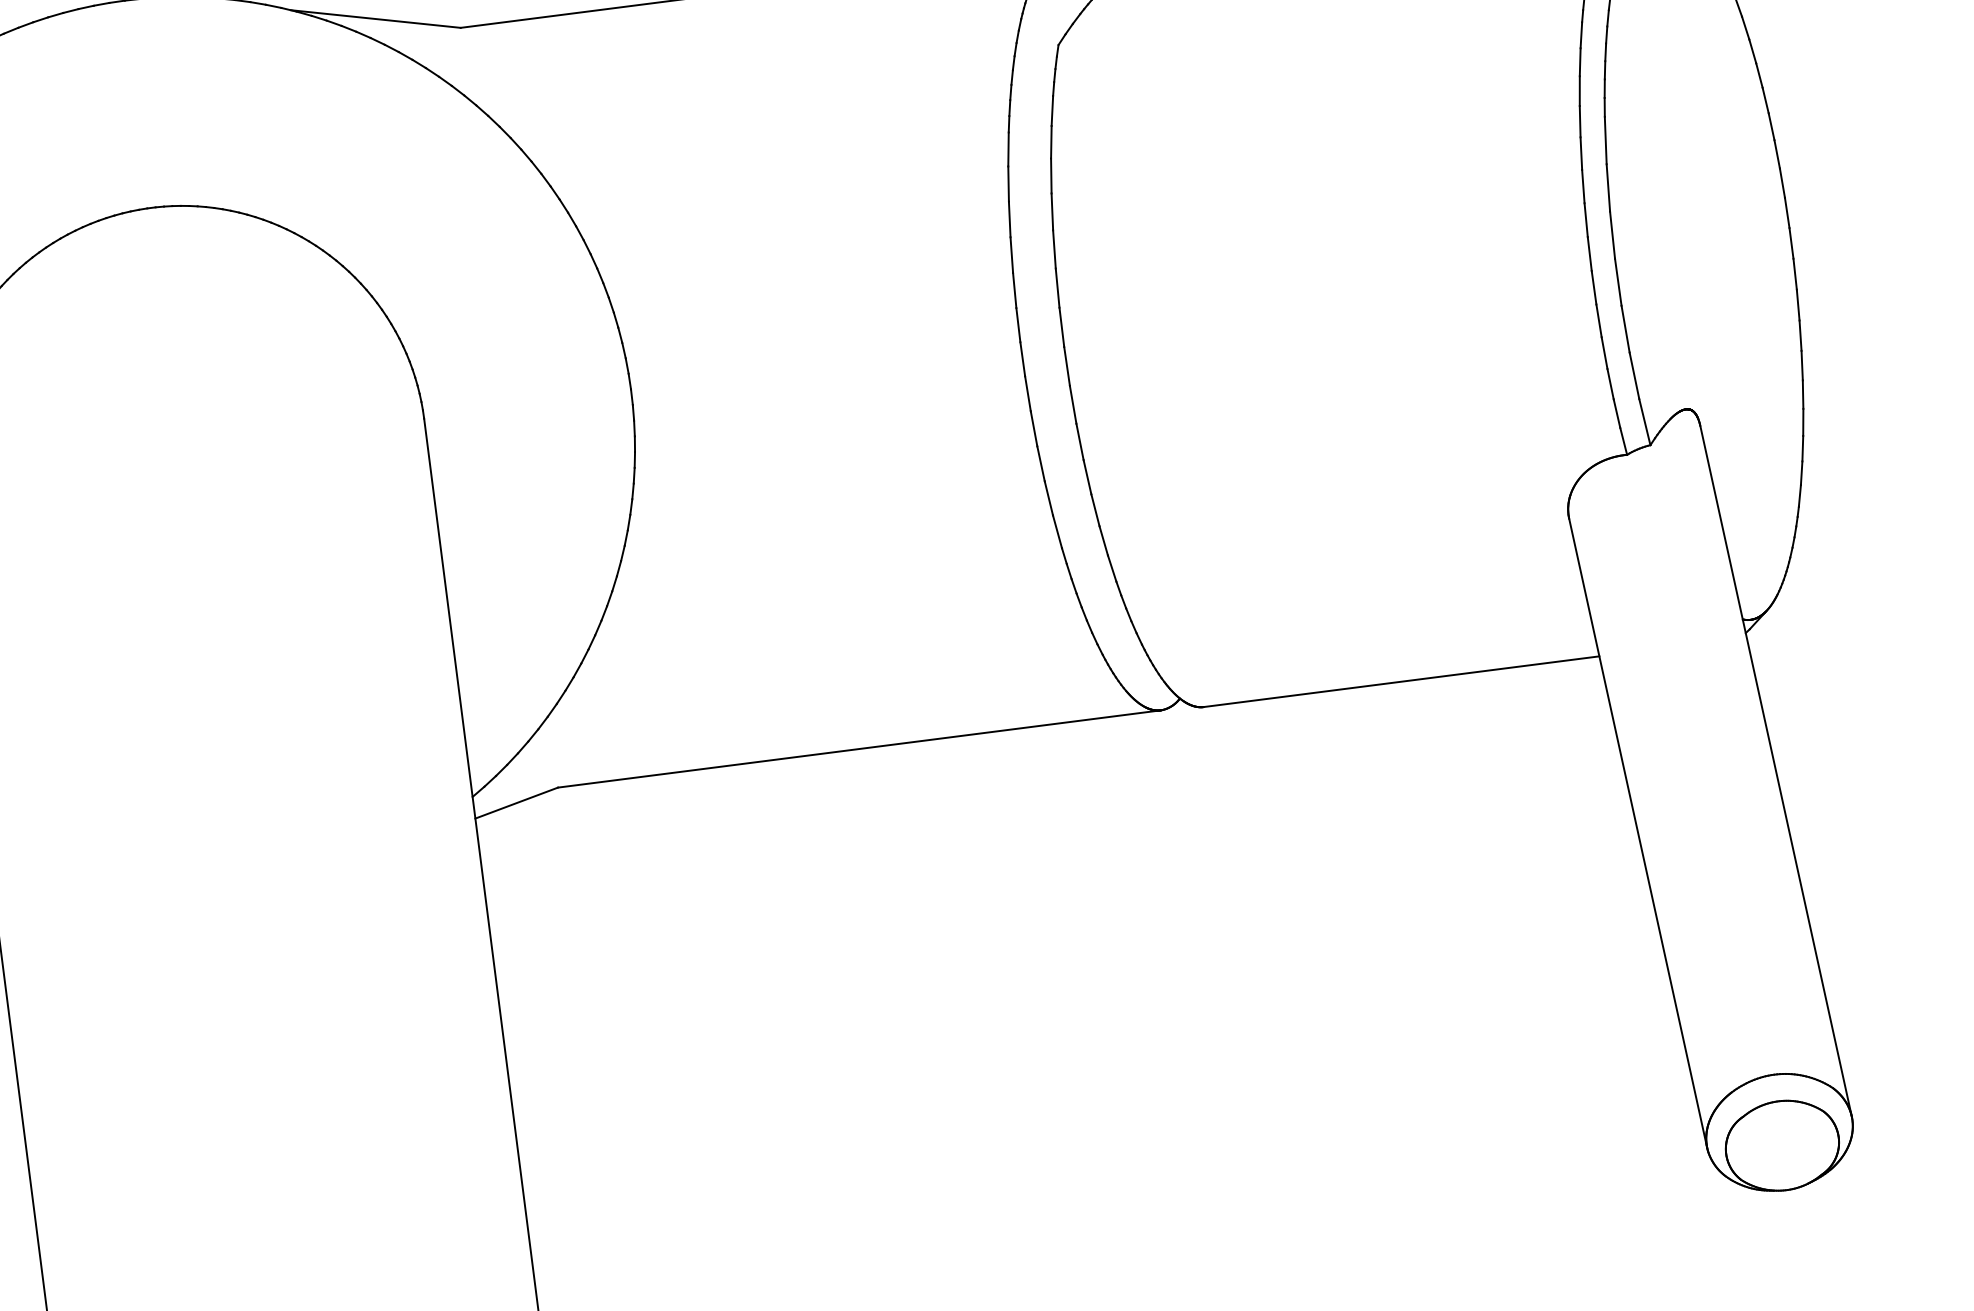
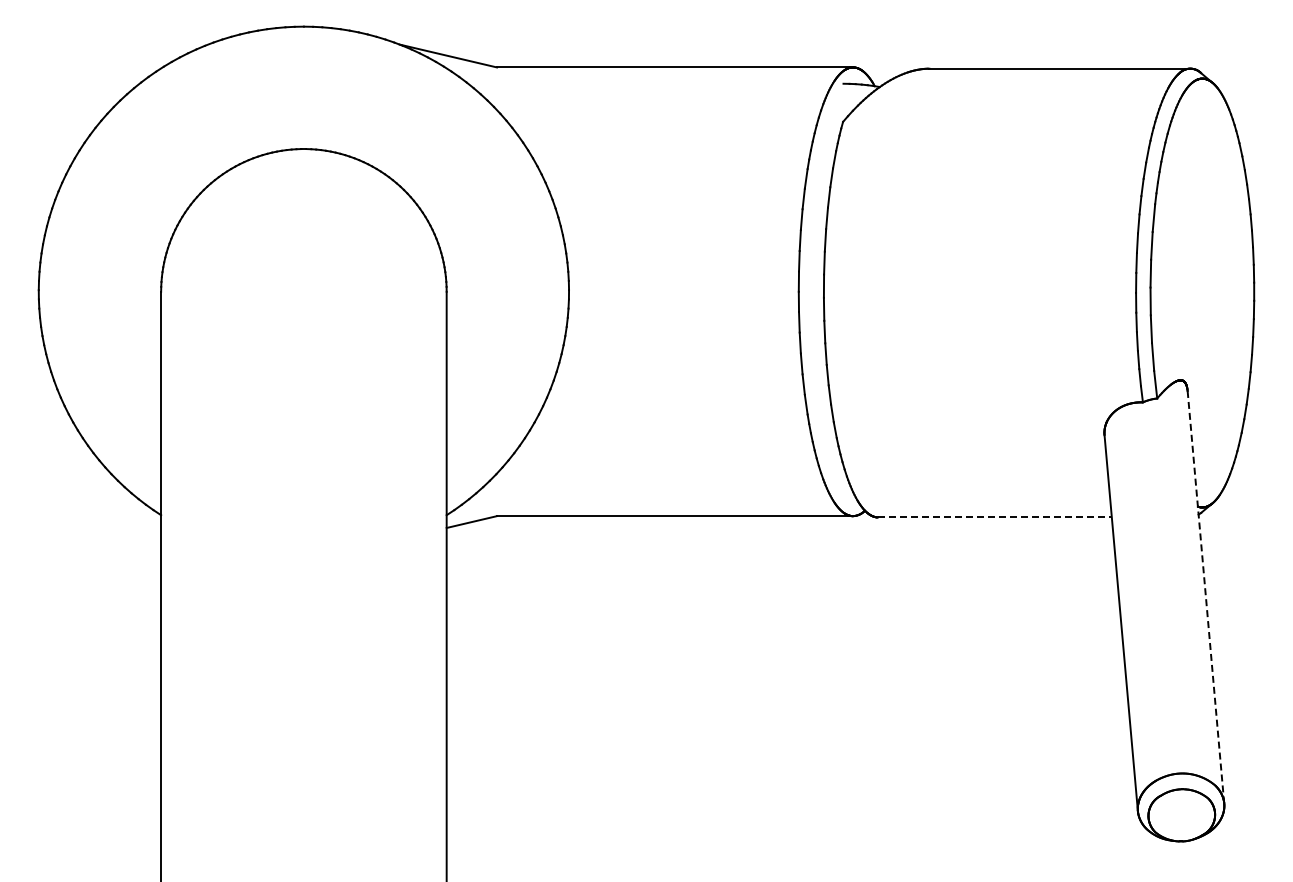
line: (1402, 681) -> (995, 517), solid -> dashed
line: (1775, 771) -> (1205, 597), solid -> dashed

